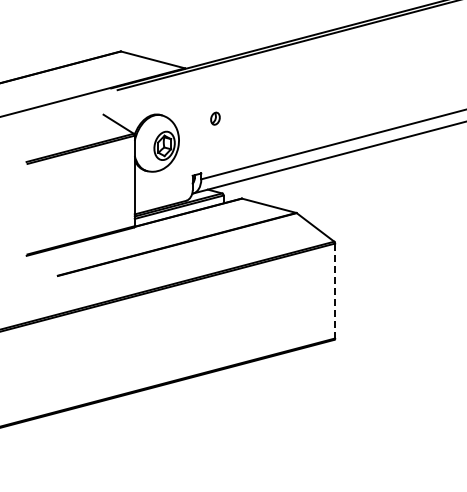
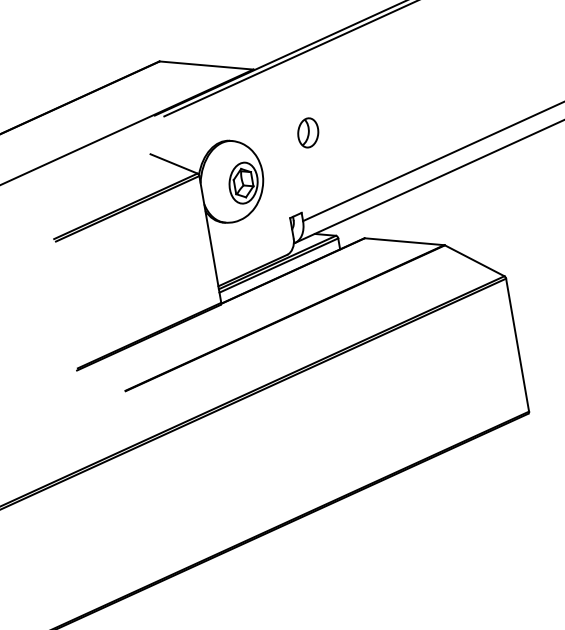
part: (215, 118) -> (308, 132), size x1.67
line: (335, 291) -> (518, 345), dashed -> solid

